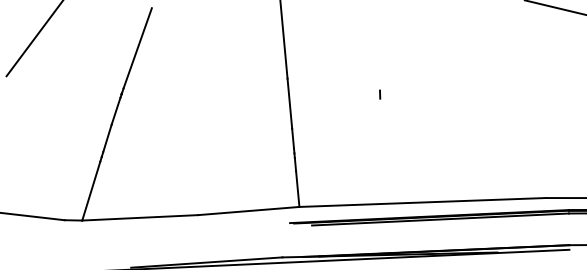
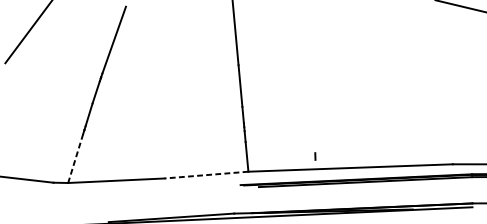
line: (380, 94) -> (315, 156), moved
line: (91, 191) -> (75, 158), solid -> dashed
line: (248, 211) -> (206, 175), solid -> dashed

